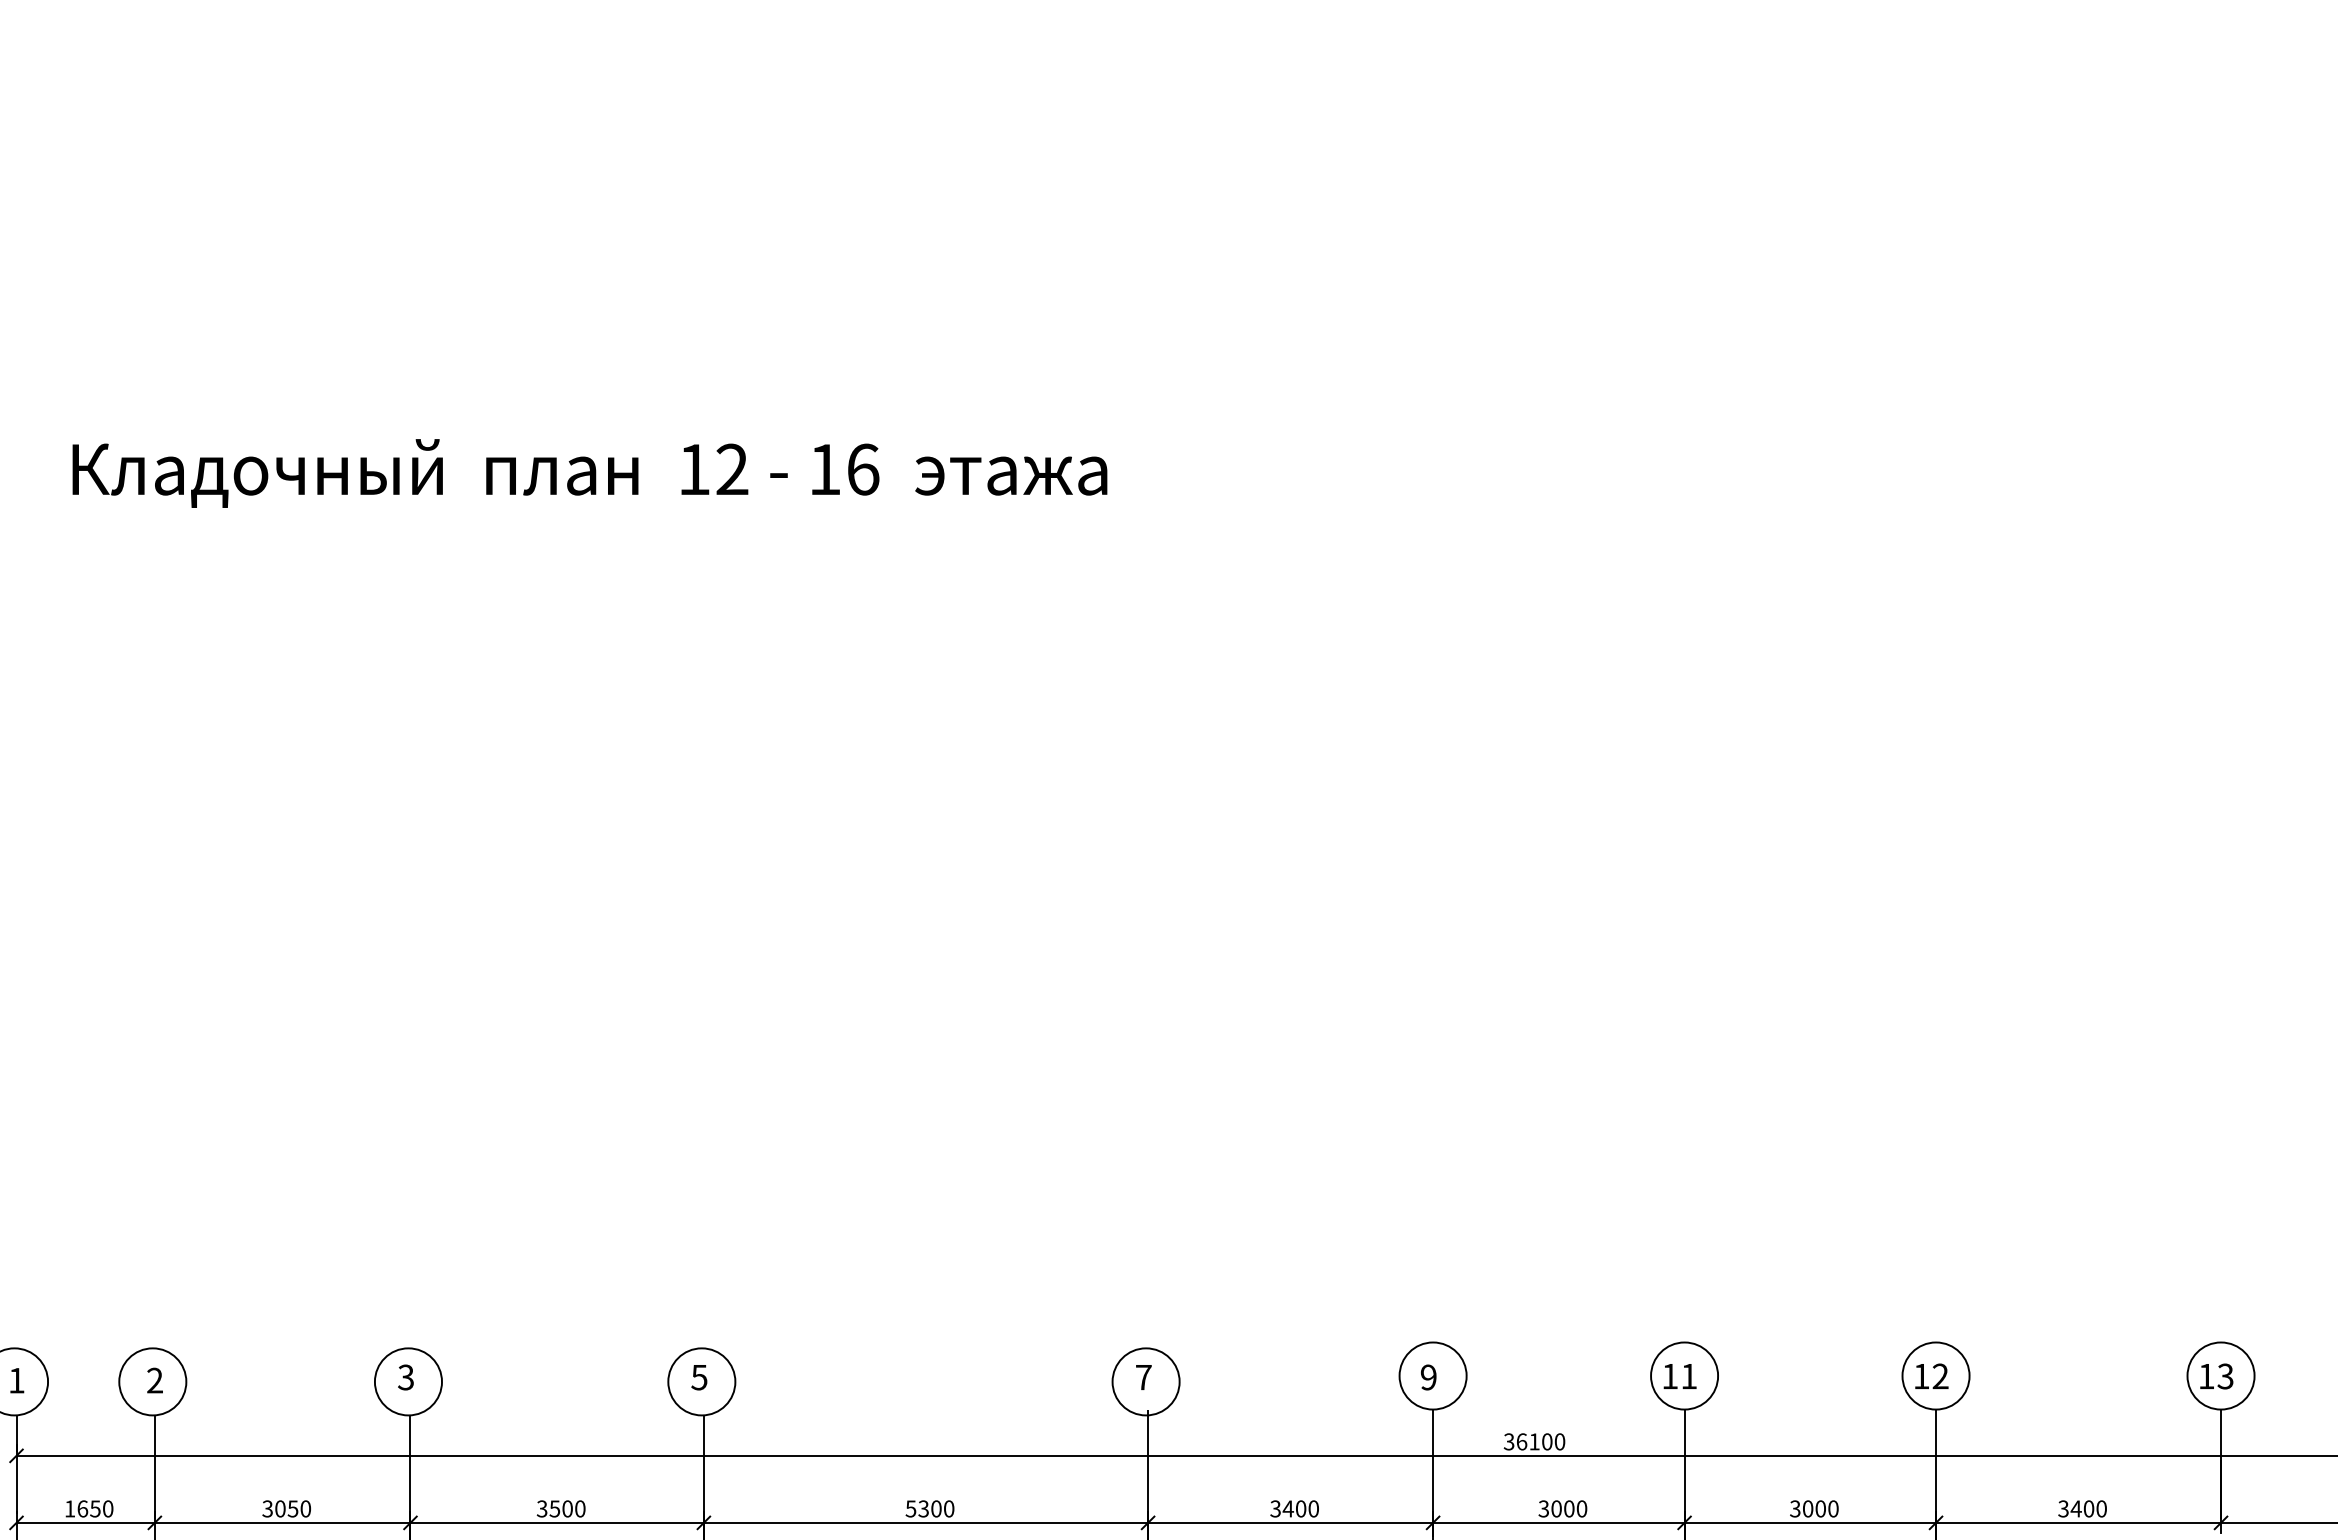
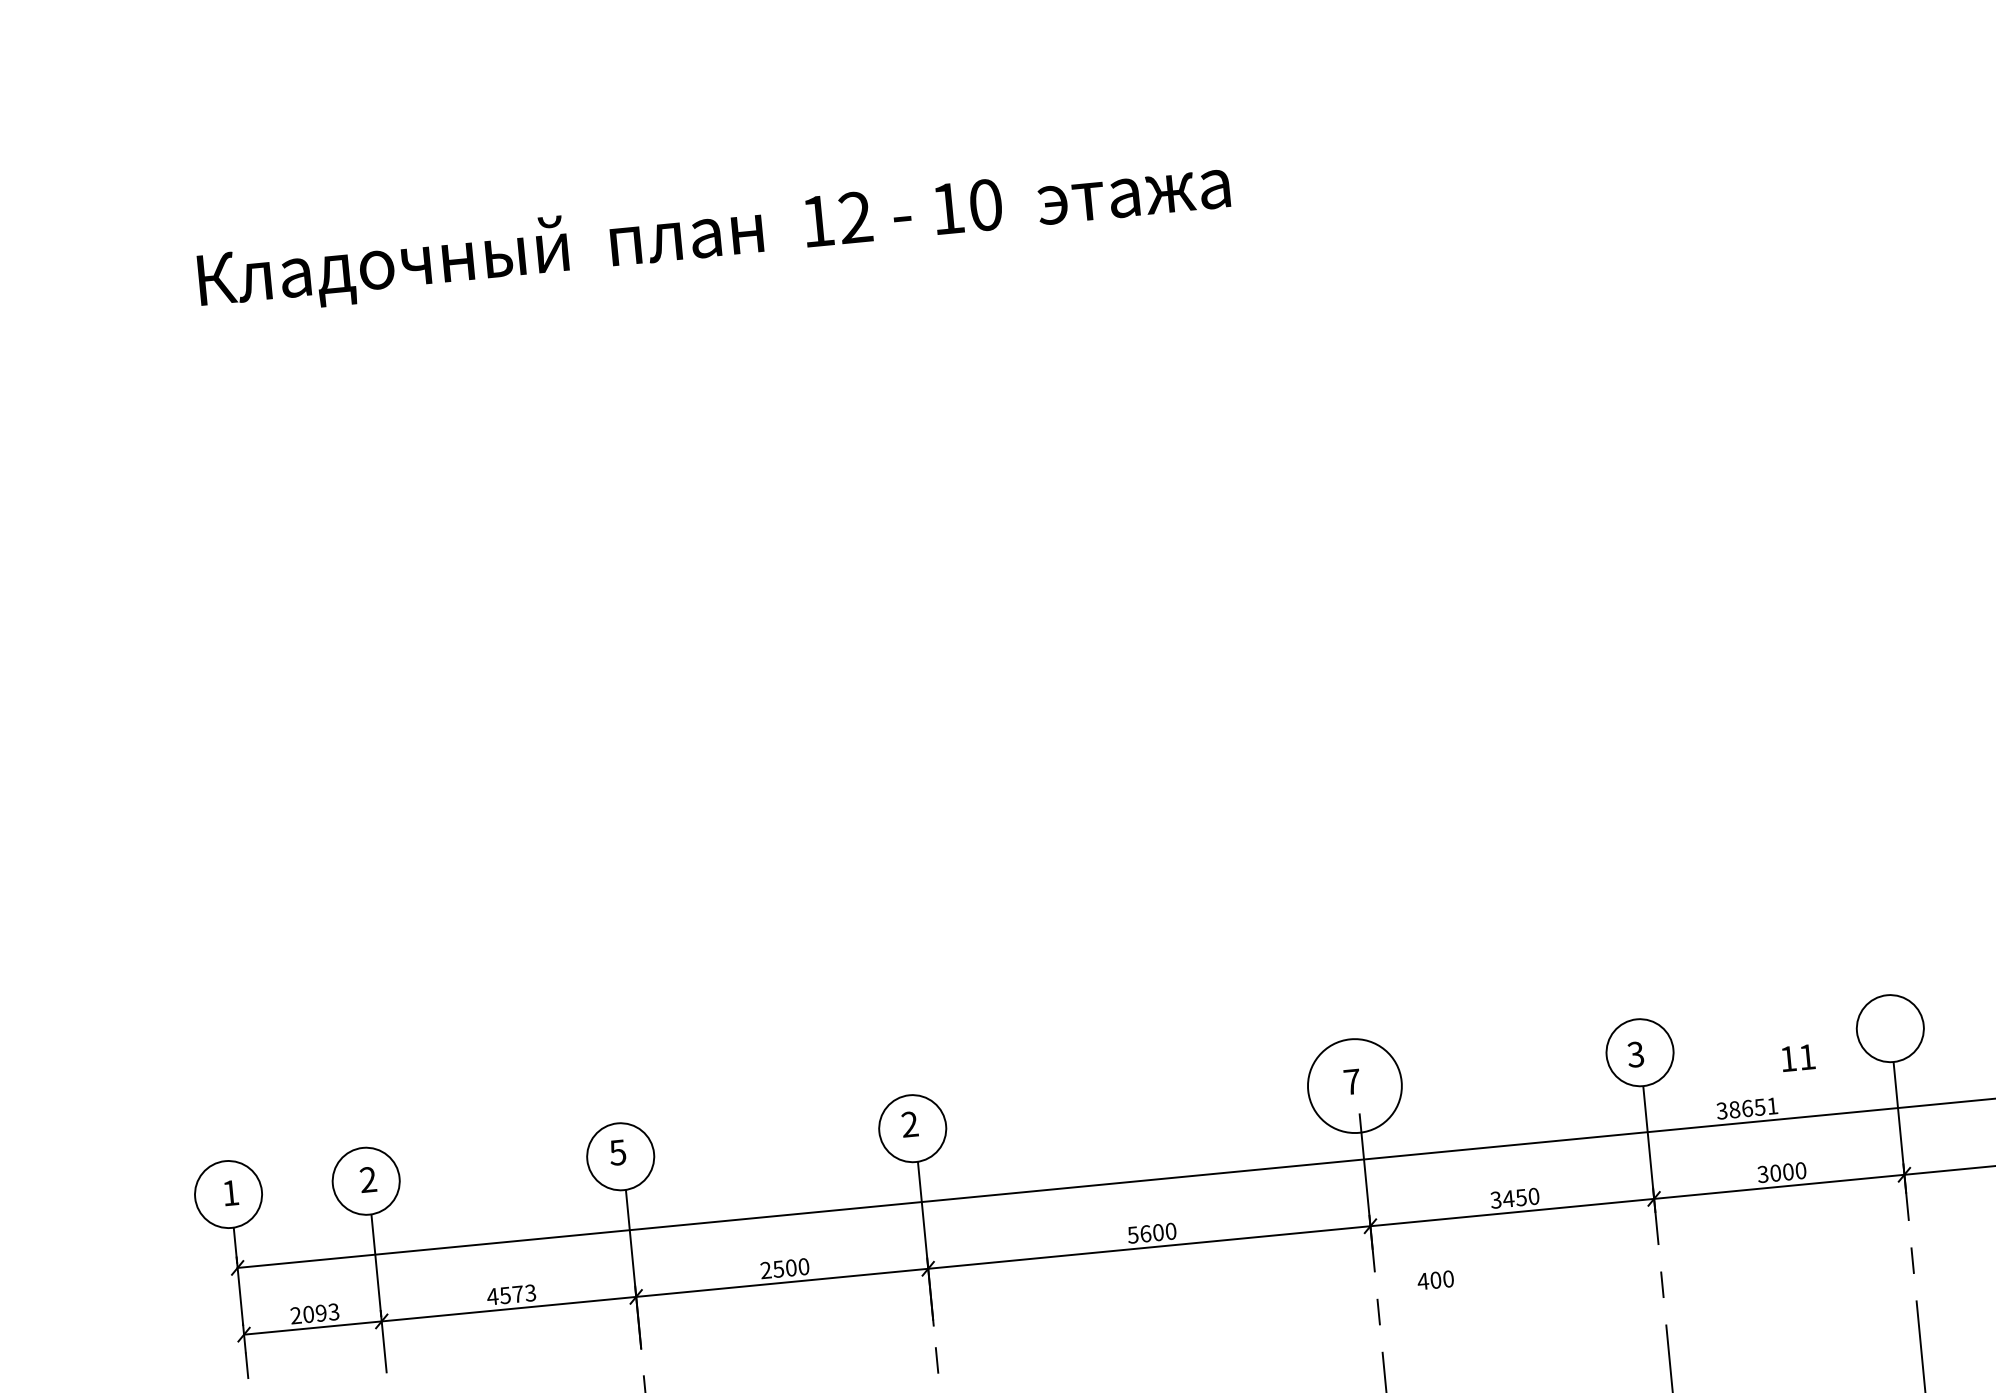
text: (863, 469) -> (986, 204), 16 -> 10
text: (405, 1376) -> (617, 1151), 3 -> 5
text: (1679, 1376) -> (1797, 1058), moved
text: (699, 1377) -> (909, 1124), 5 -> 2
text: (1428, 1377) -> (1635, 1054), 9 -> 3
circle: (1145, 1381) -> (1354, 1085), size x1.4
text: (1540, 1441) -> (1753, 1107), 36100 -> 38651
text: (88, 1508) -> (314, 1313), 1650 -> 2093
text: (286, 1508) -> (511, 1294), 3050 -> 4573
text: (541, 1508) -> (765, 1270), 3500 -> 2500
text: (923, 1508) -> (1145, 1233), 5300 -> 5600
text: (1300, 1508) -> (1520, 1197), 3400 -> 3450

